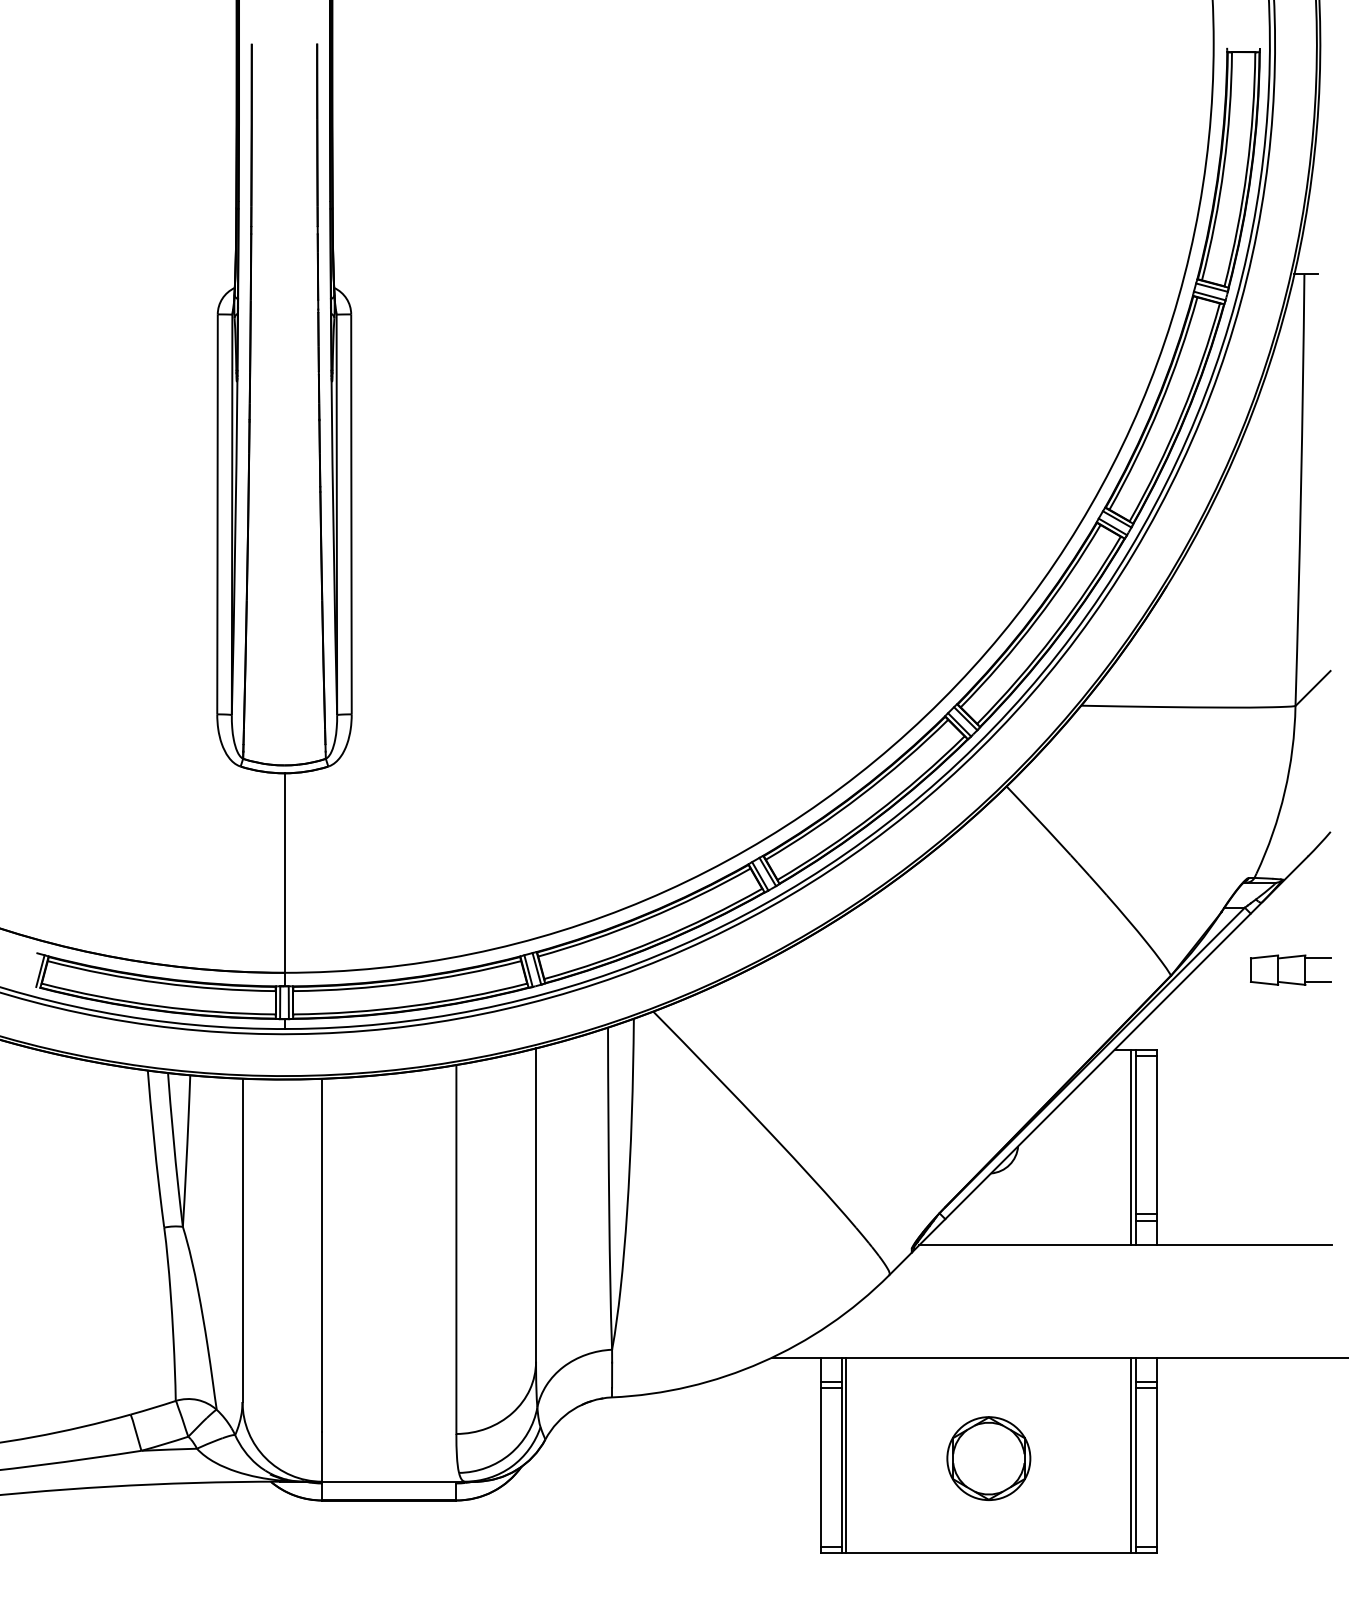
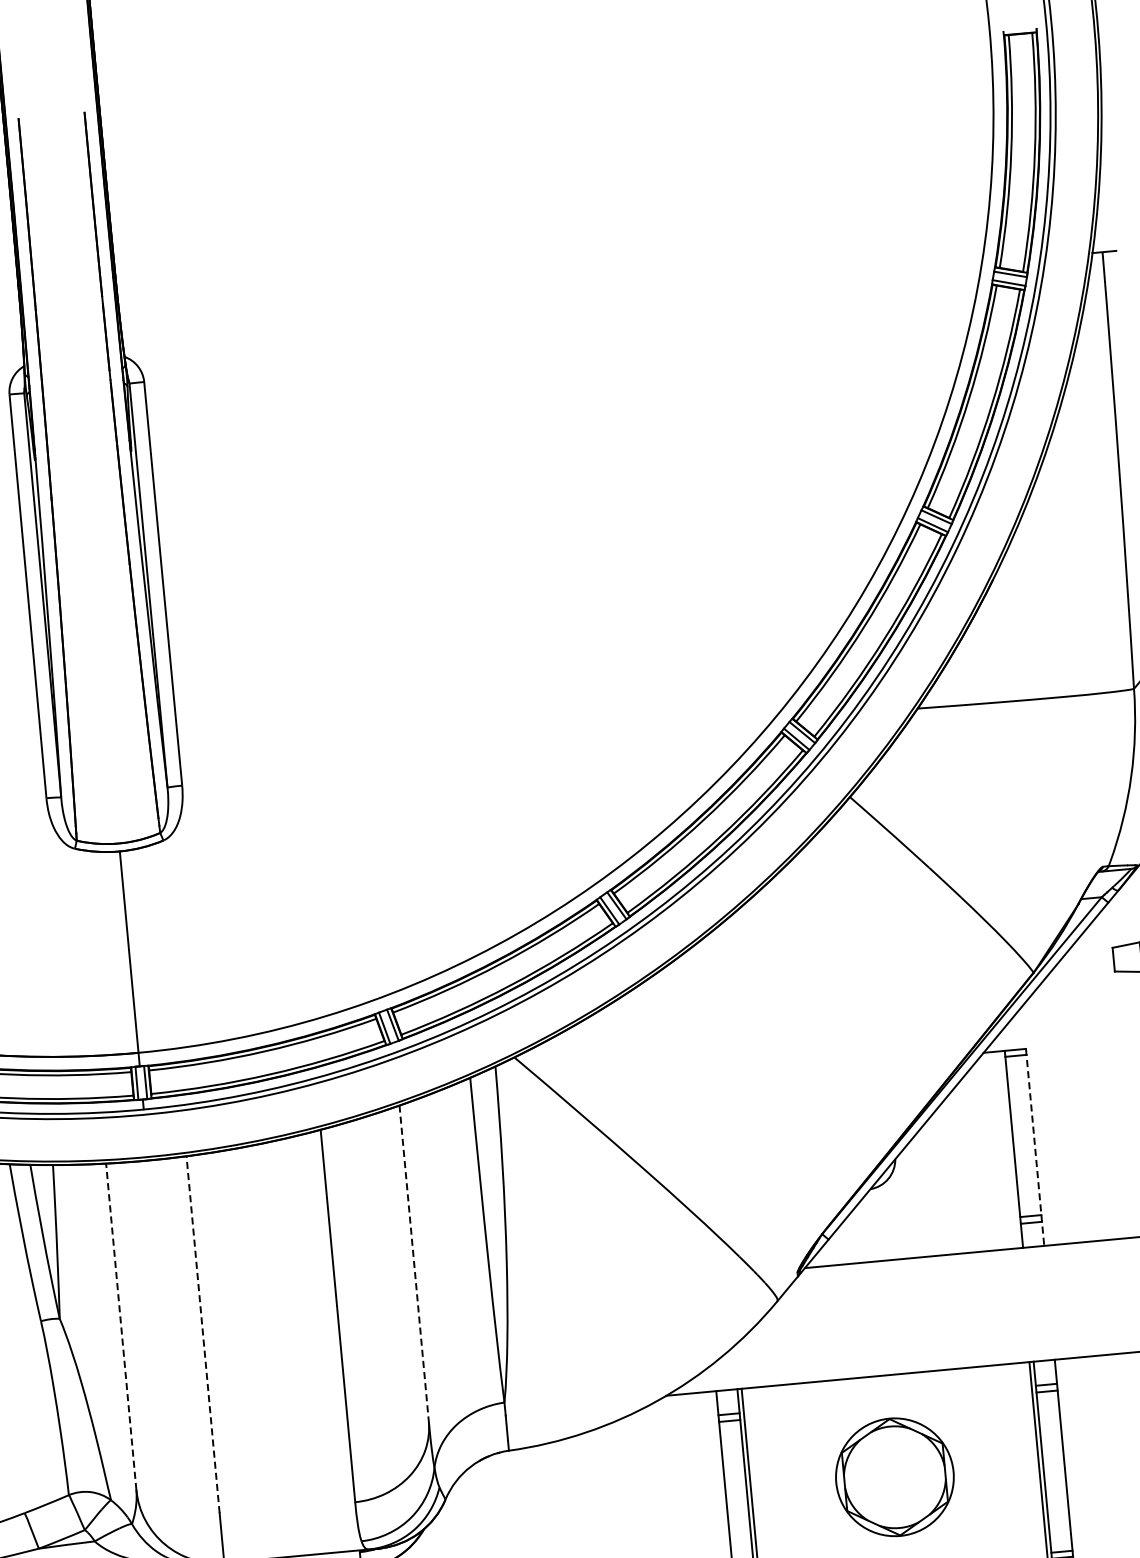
line: (1131, 1147) -> (1009, 1149), removed
line: (1156, 1147) -> (1035, 1147), solid -> dashed
line: (536, 1205) -> (414, 1264), solid -> dashed
line: (242, 1240) -> (121, 1326), solid -> dashed
line: (322, 1255) -> (203, 1334), solid -> dashed
part: (988, 1458) -> (894, 1477), size x1.4

